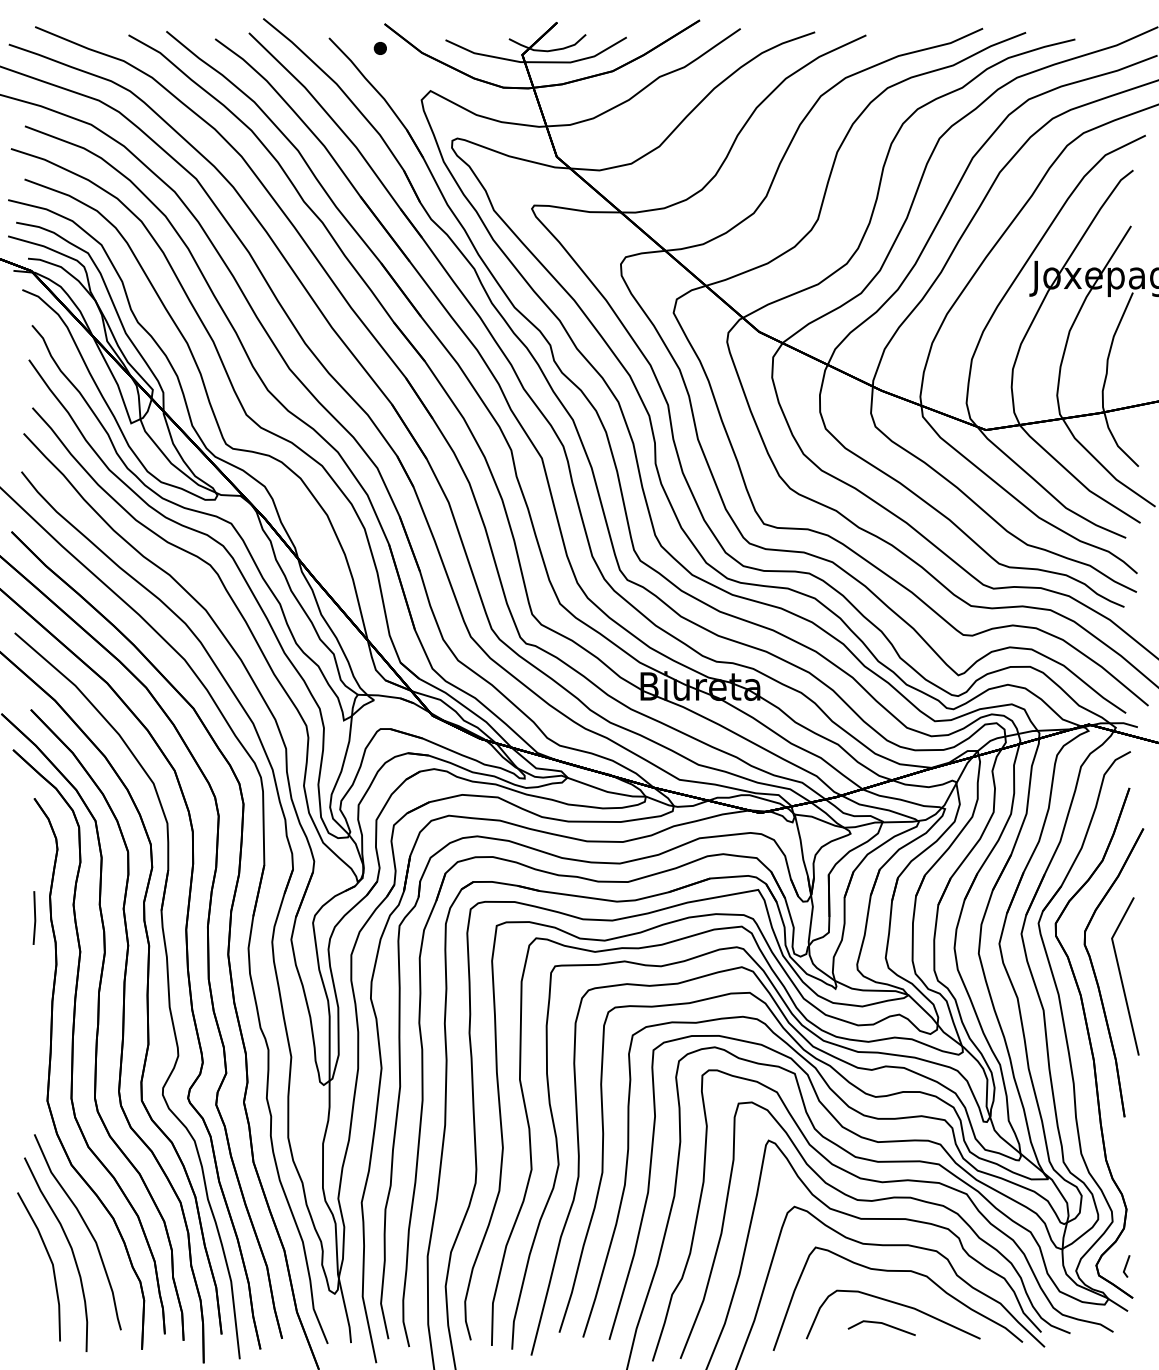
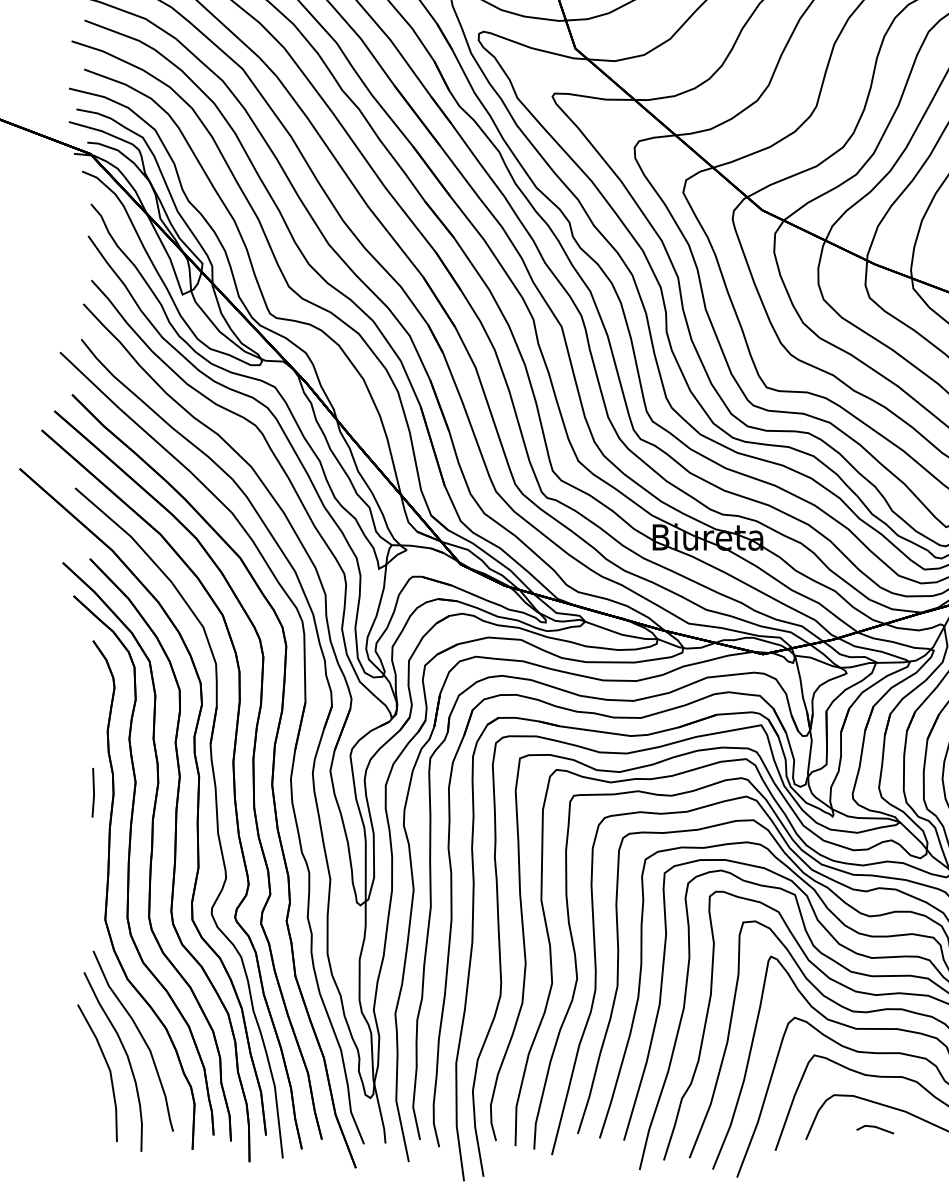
line: (34, 917) -> (93, 792), moved
part: (881, 1327) -> (875, 1129), size x0.6

